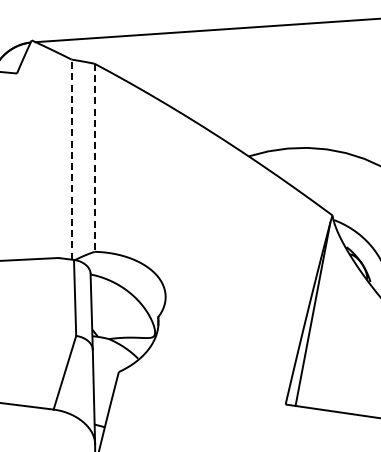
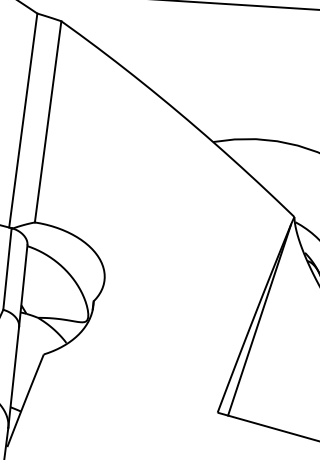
line: (94, 158) -> (47, 122), dashed -> solid
line: (71, 159) -> (23, 120), dashed -> solid

